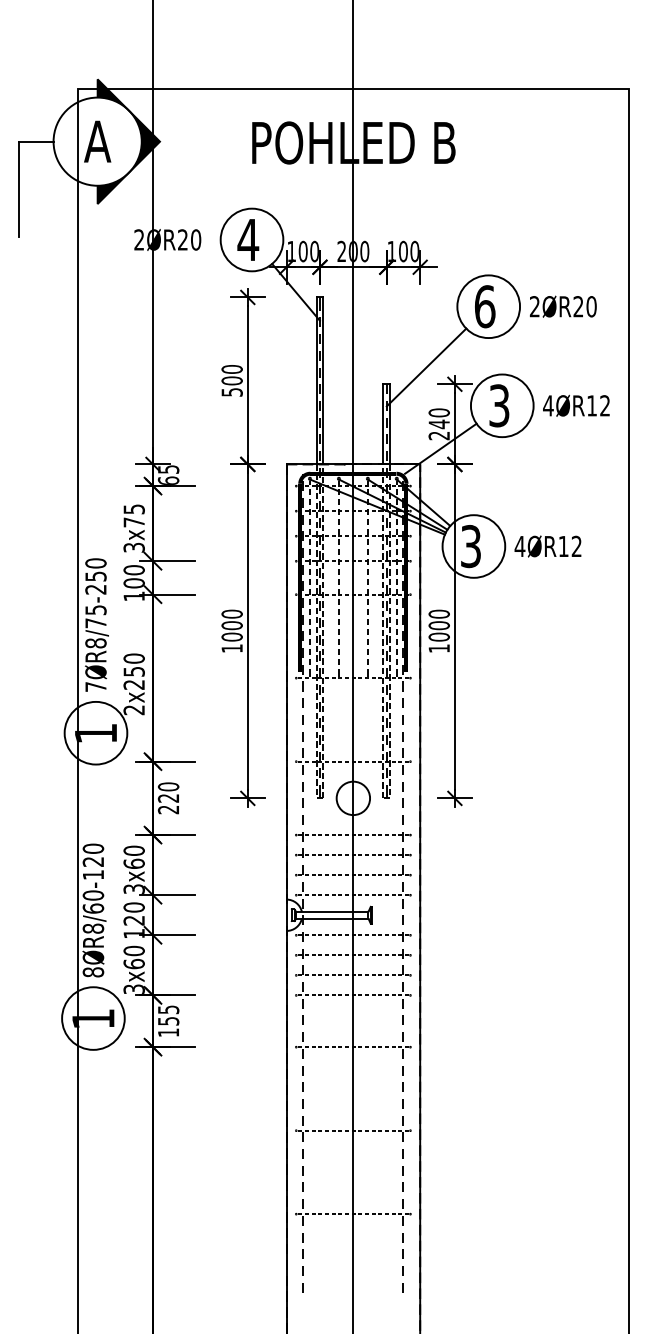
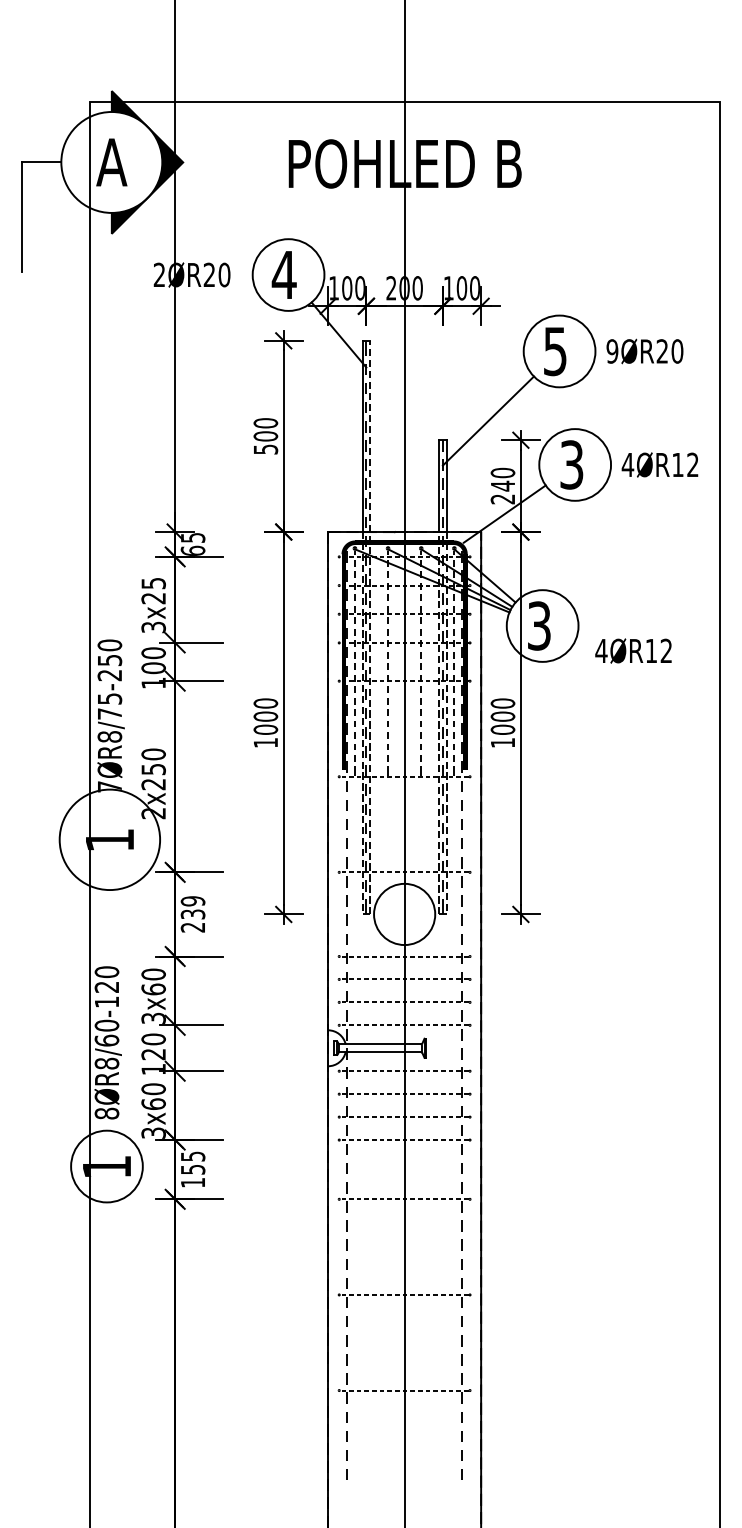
text: (485, 306) -> (555, 351), 6 -> 5
text: (534, 306) -> (612, 351), 2ØR20 -> 9ØR20
line: (323, 380) -> (370, 436), solid -> dashed
text: (134, 522) -> (153, 598), 3x75 -> 3x25
text: (548, 546) -> (633, 650), moved
circle: (95, 732) -> (109, 839), size x1.4
text: (168, 792) -> (193, 907), 220 -> 239
circle: (353, 798) -> (404, 914), size x1.6

